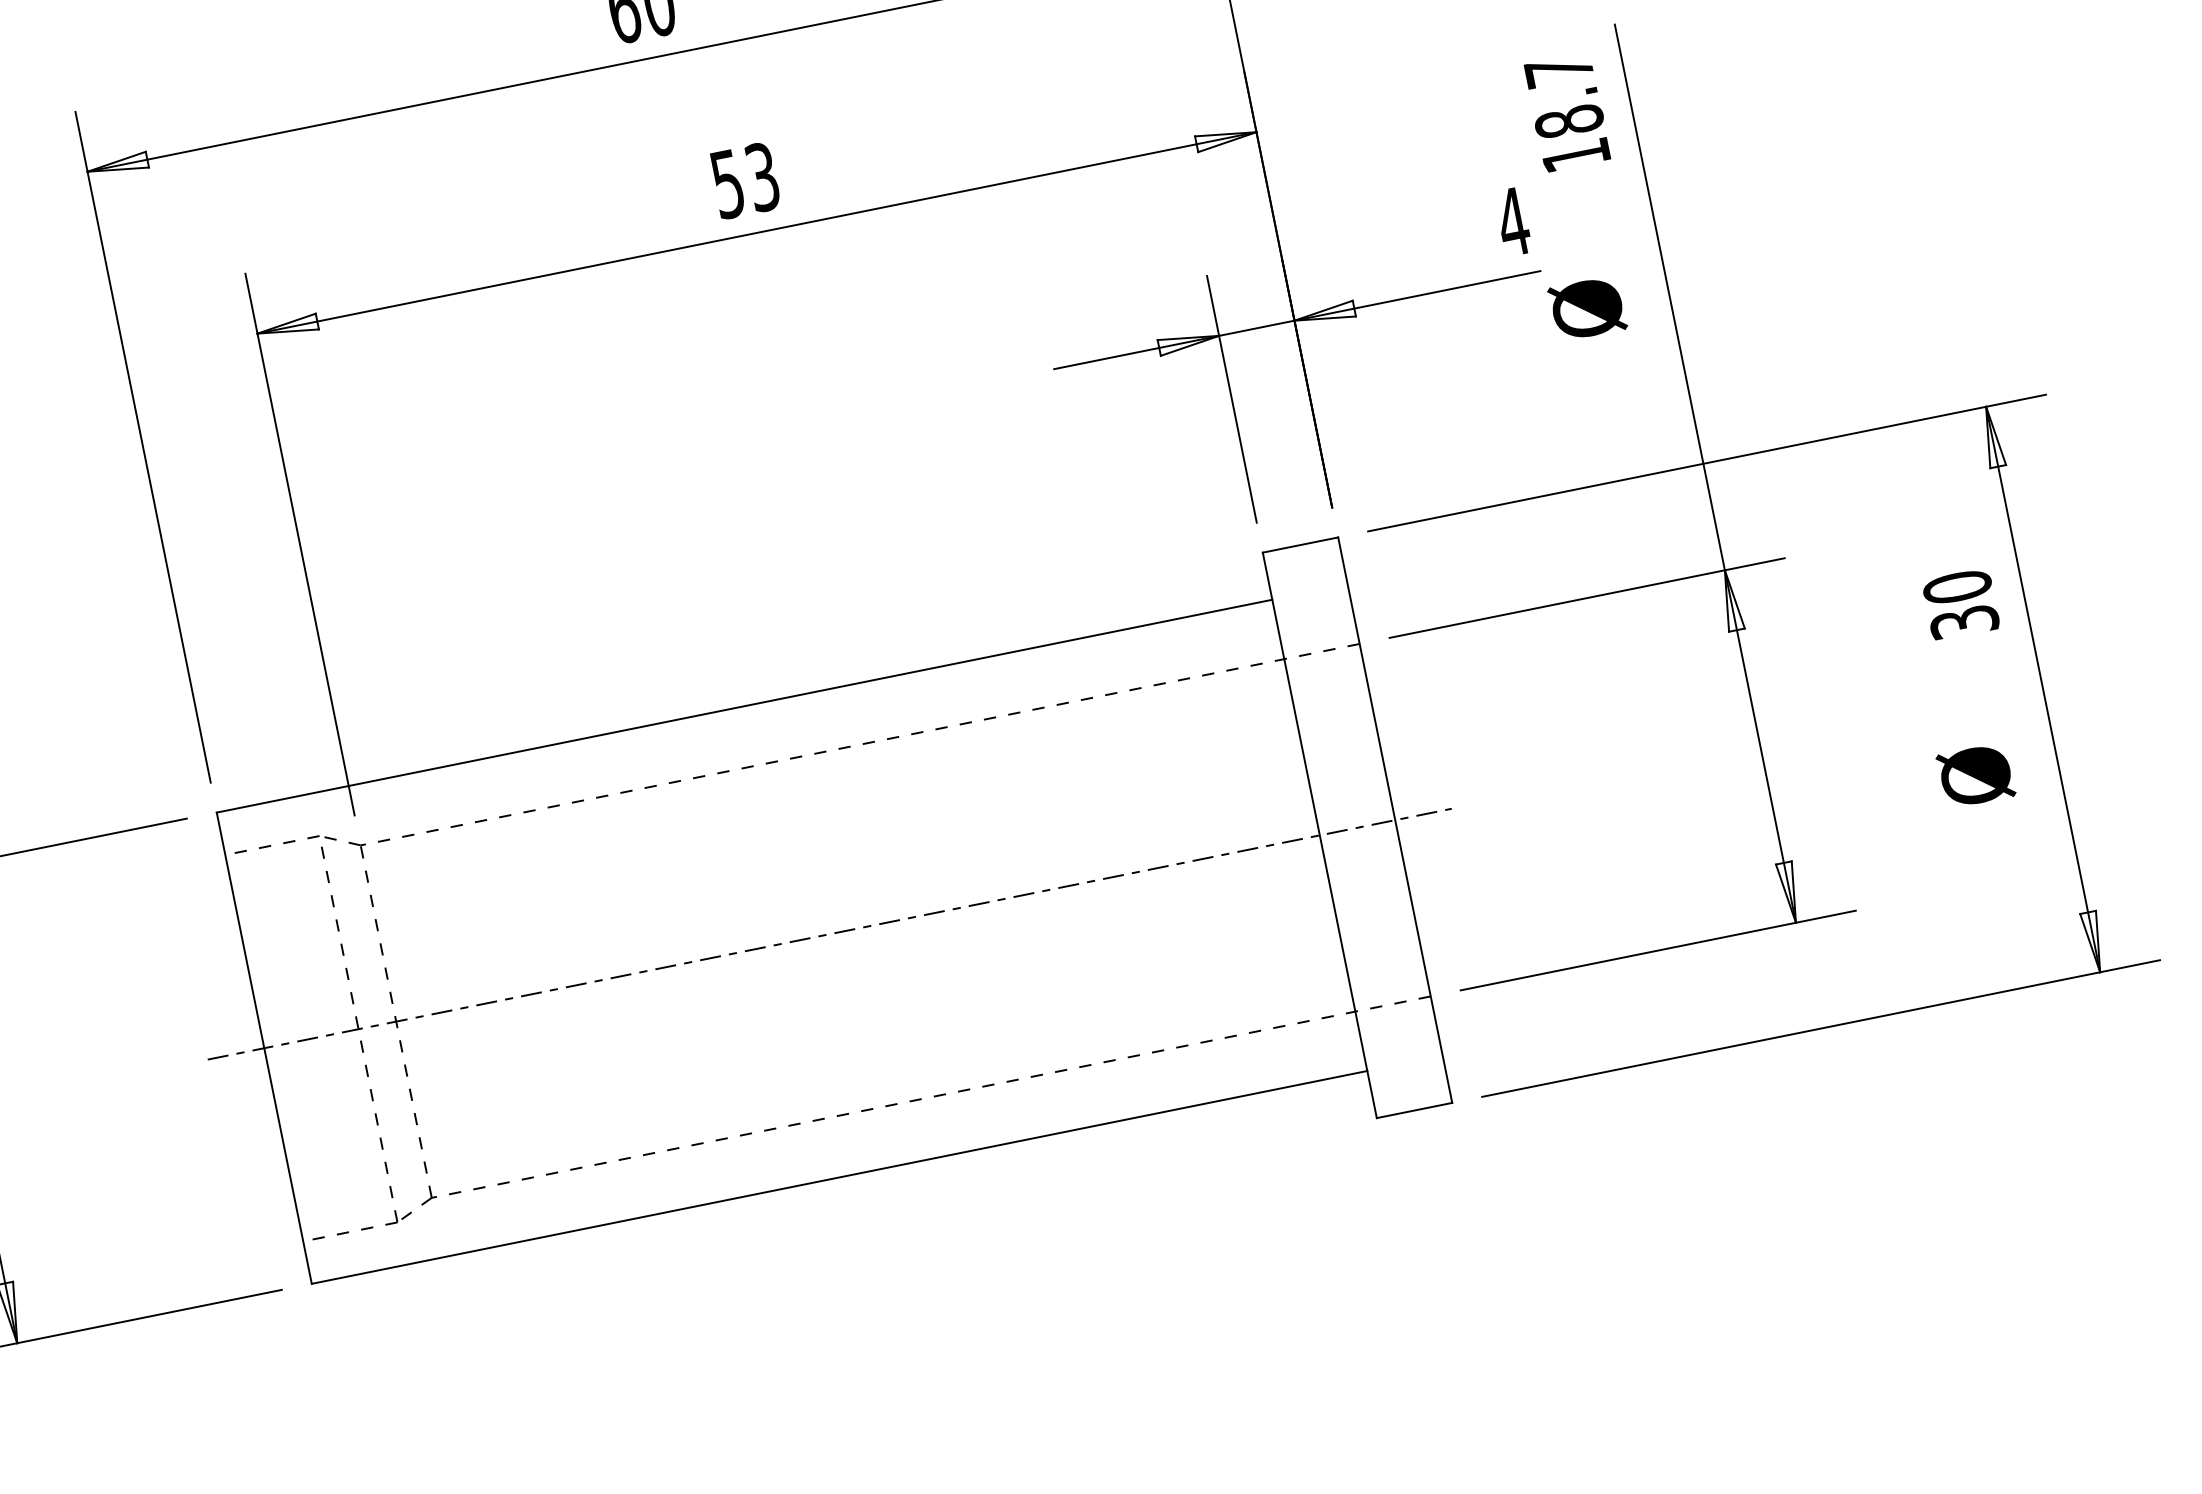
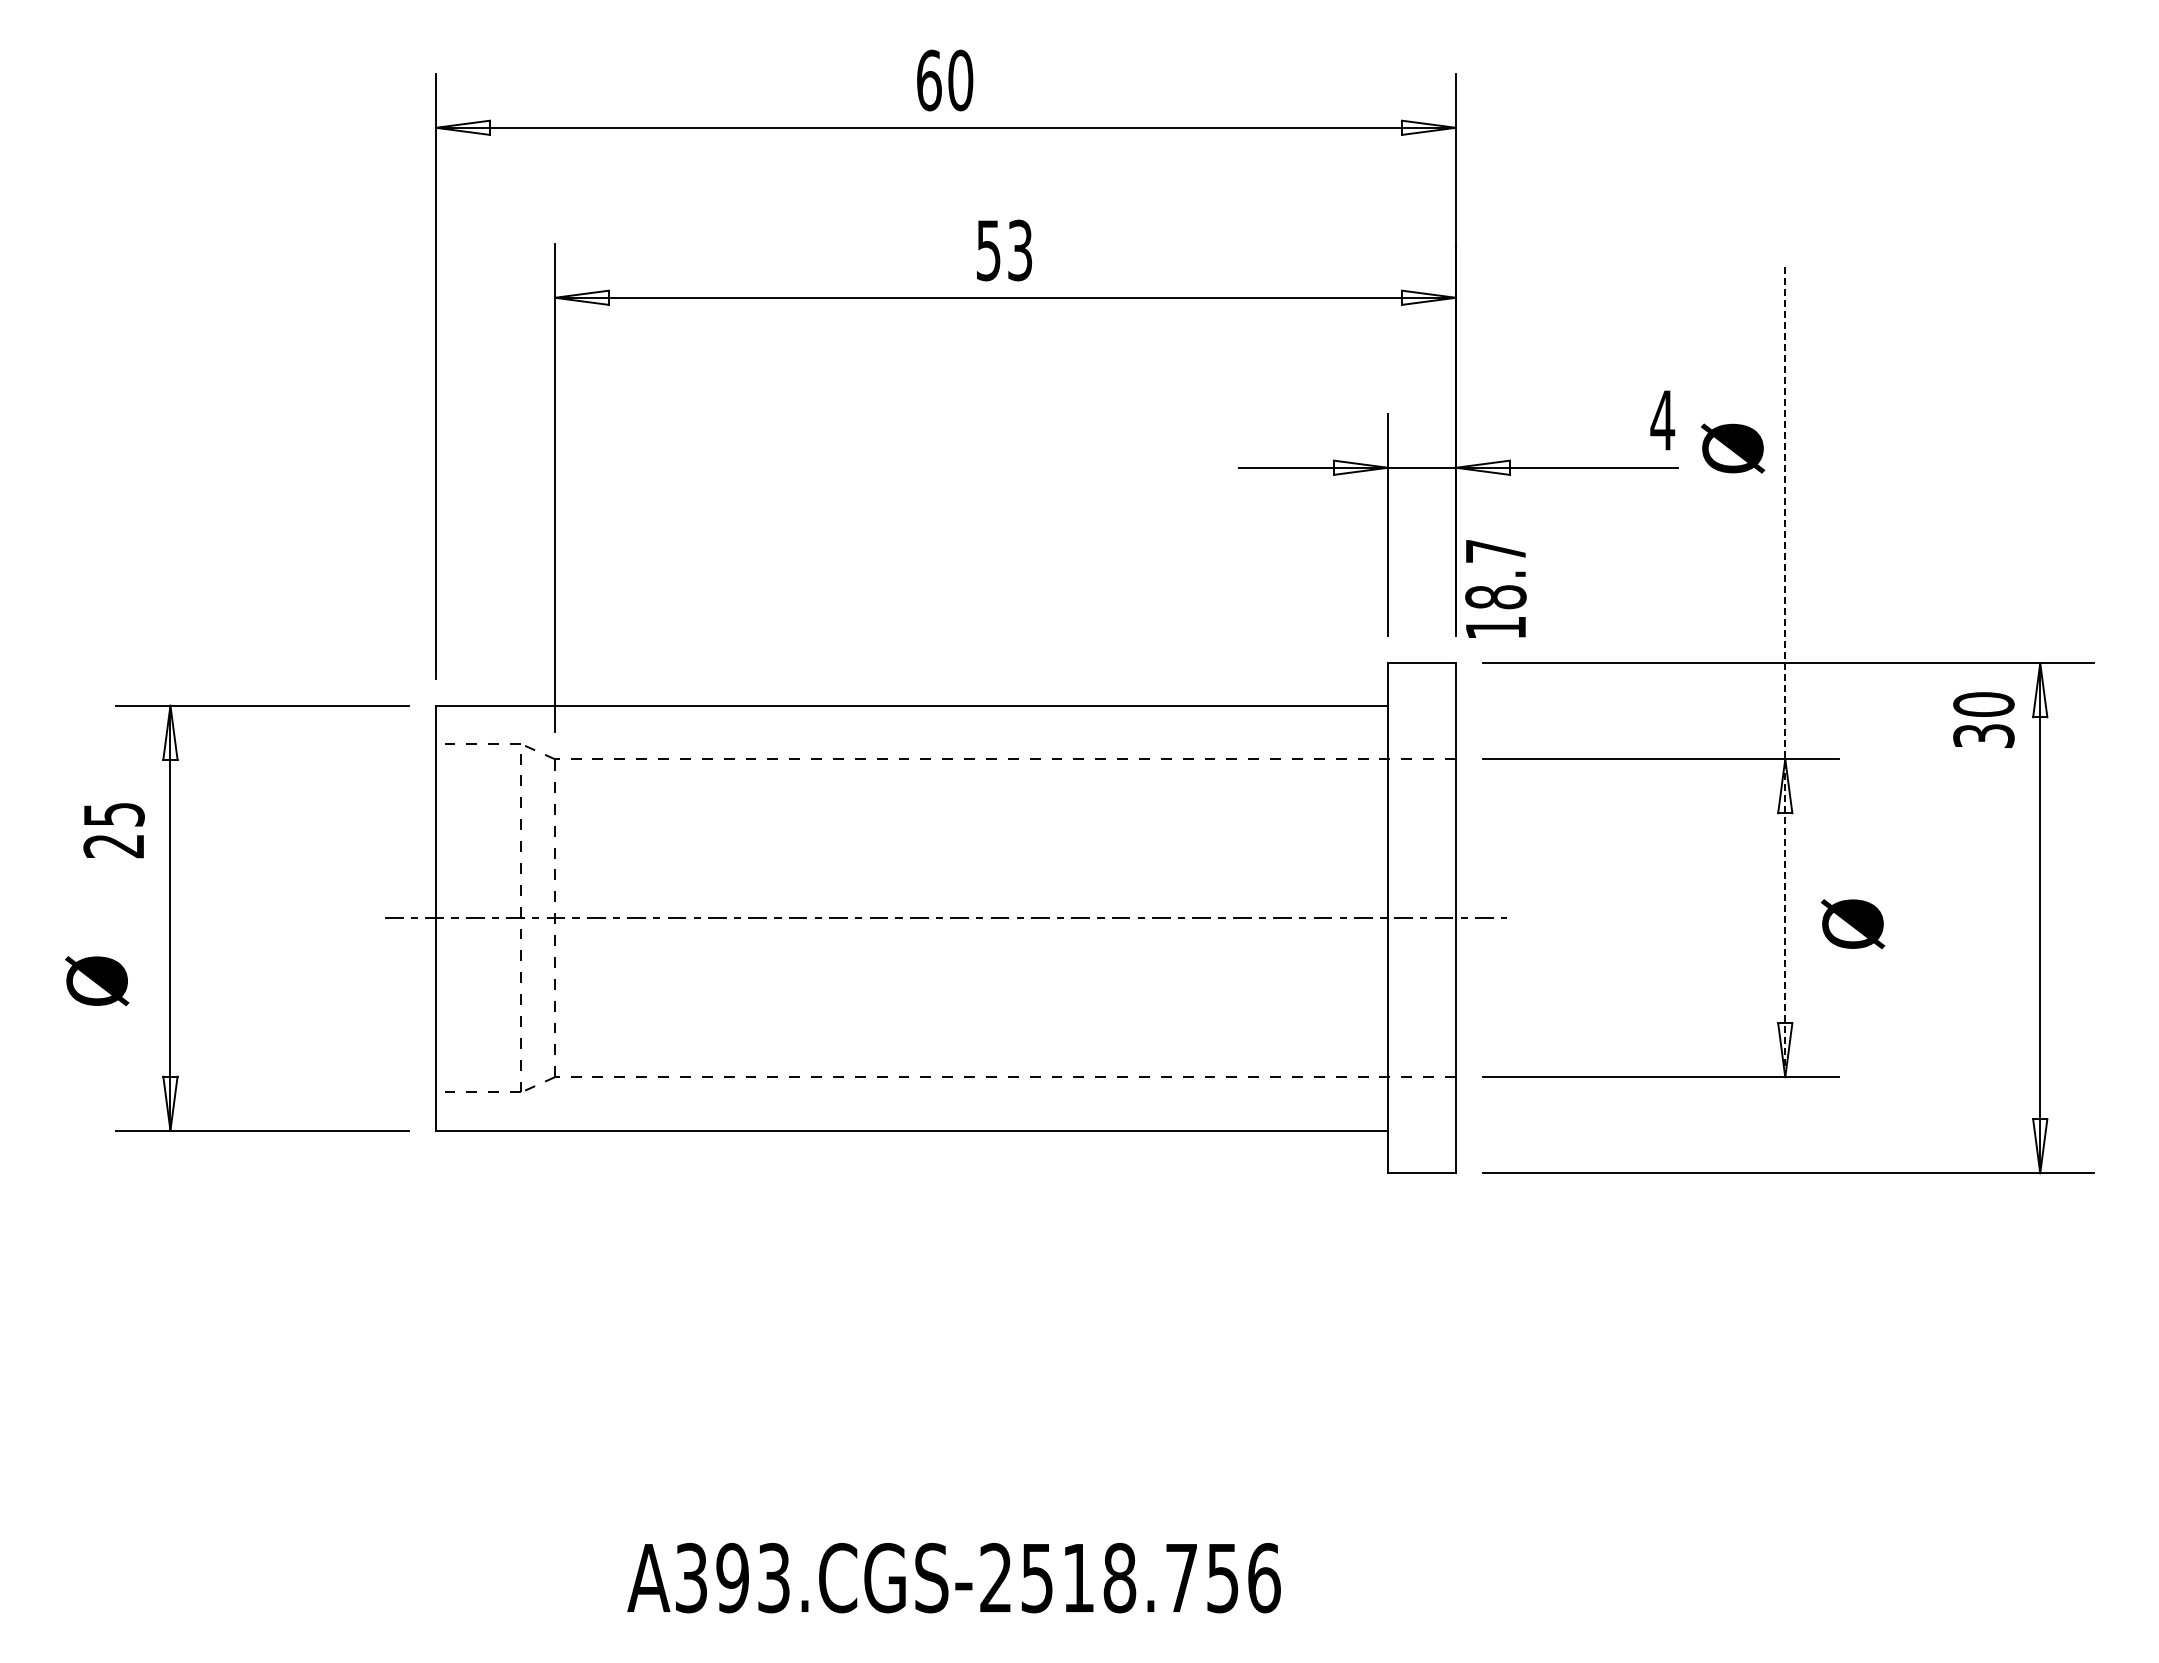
text: (1566, 111) -> (1495, 588), moved
text: (1588, 308) -> (1733, 448), moved
line: (1705, 474) -> (1785, 672), solid -> dashed
text: (1960, 603) -> (1983, 719), moved
text: (1975, 776) -> (1852, 924), moved

